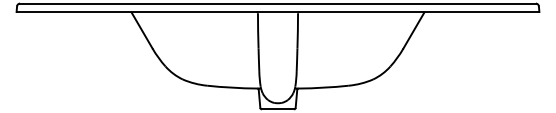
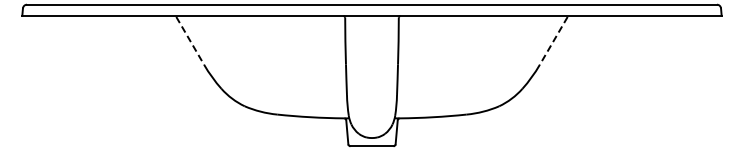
line: (142, 30) -> (190, 40), solid -> dashed
line: (413, 30) -> (553, 40), solid -> dashed

